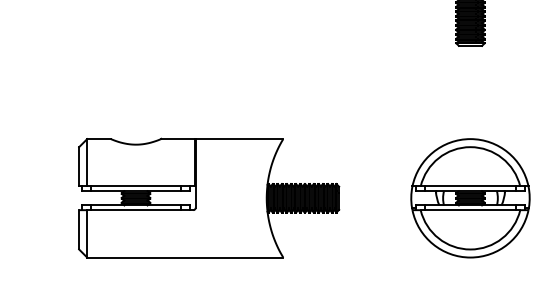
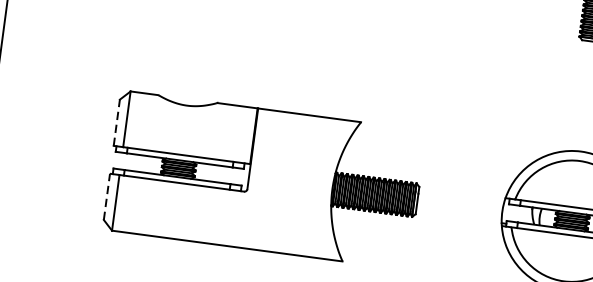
line: (79, 166) -> (117, 122), solid -> dashed
line: (79, 229) -> (107, 196), solid -> dashed

